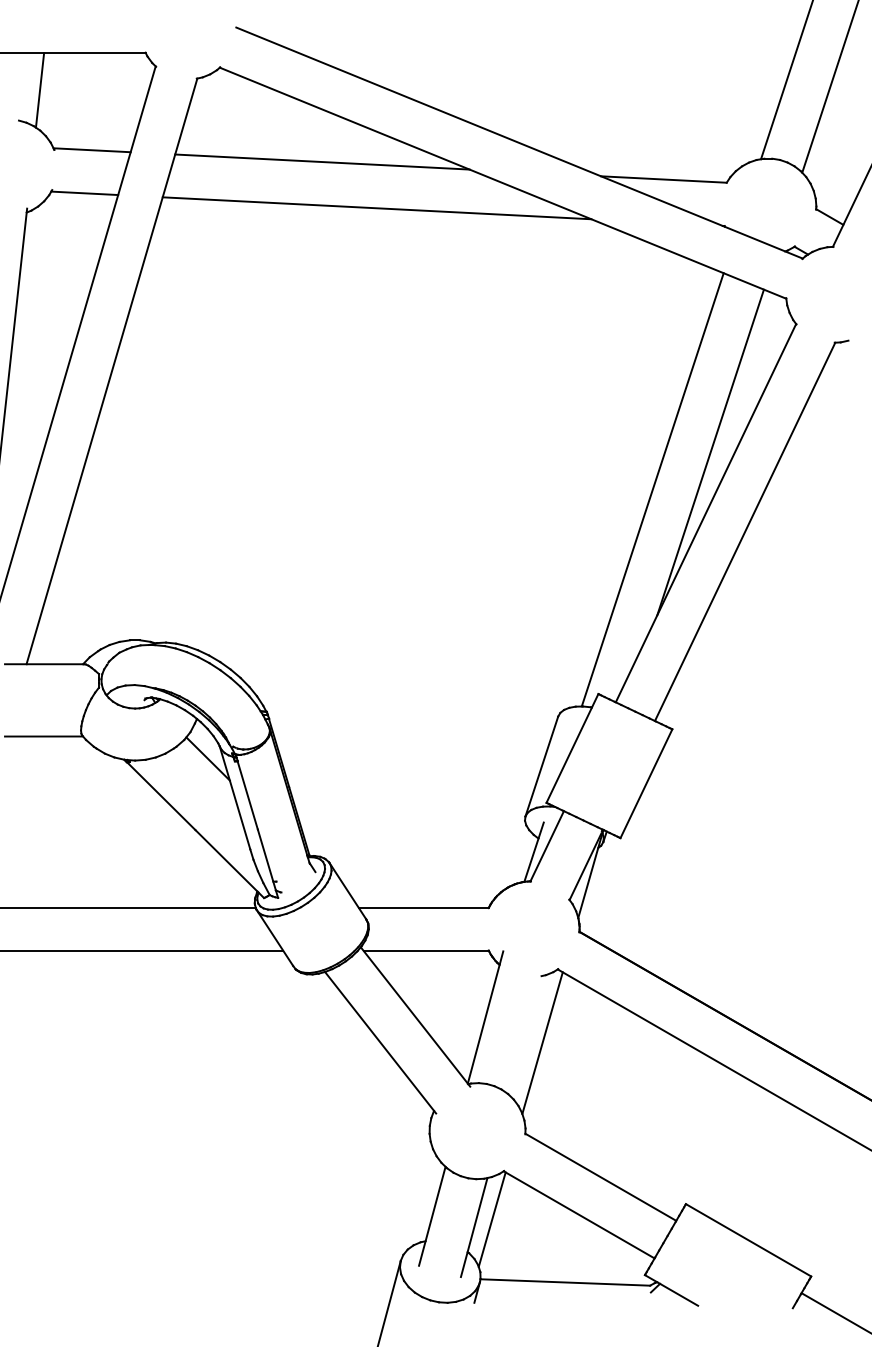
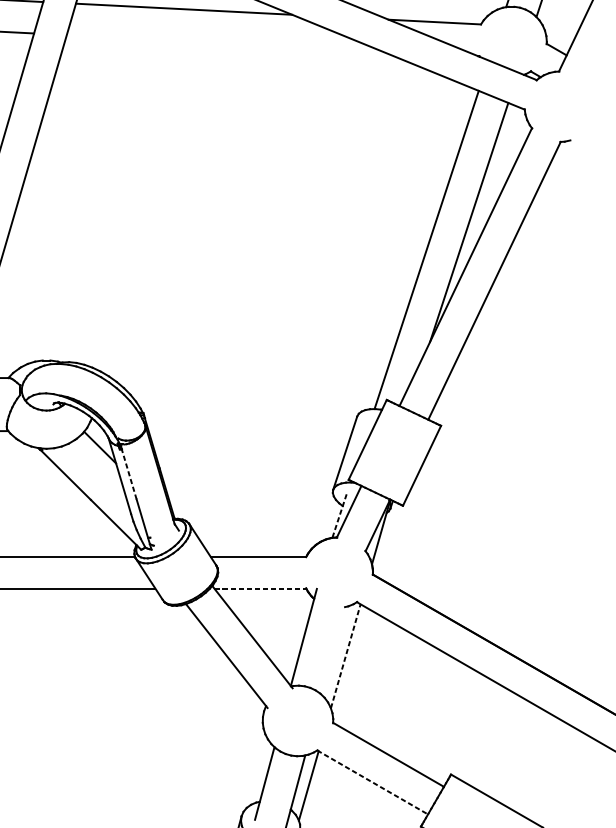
line: (376, 208) -> (223, 43), removed
line: (247, 795) -> (129, 474), solid -> dashed
line: (533, 852) -> (339, 516), solid -> dashed
line: (426, 951) -> (260, 589), solid -> dashed
line: (542, 1043) -> (345, 656), solid -> dashed
line: (579, 1215) -> (372, 782), solid -> dashed

